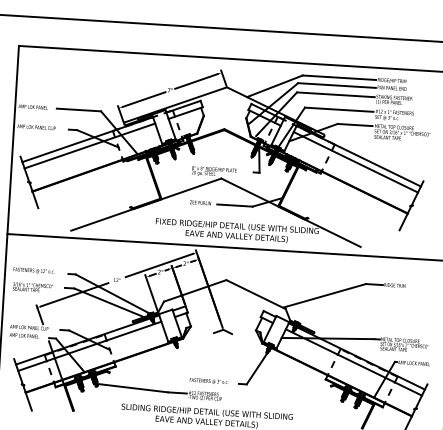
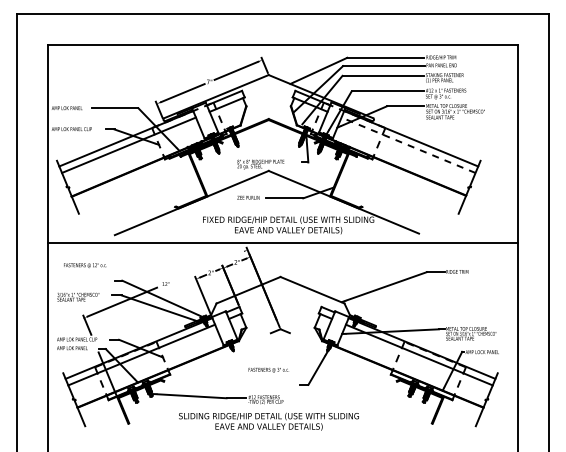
line: (355, 162) -> (408, 145), solid -> dashed
line: (159, 265) -> (209, 265), removed
text: (34, 270) -> (85, 265), moved
text: (208, 380) -> (268, 369), moved

